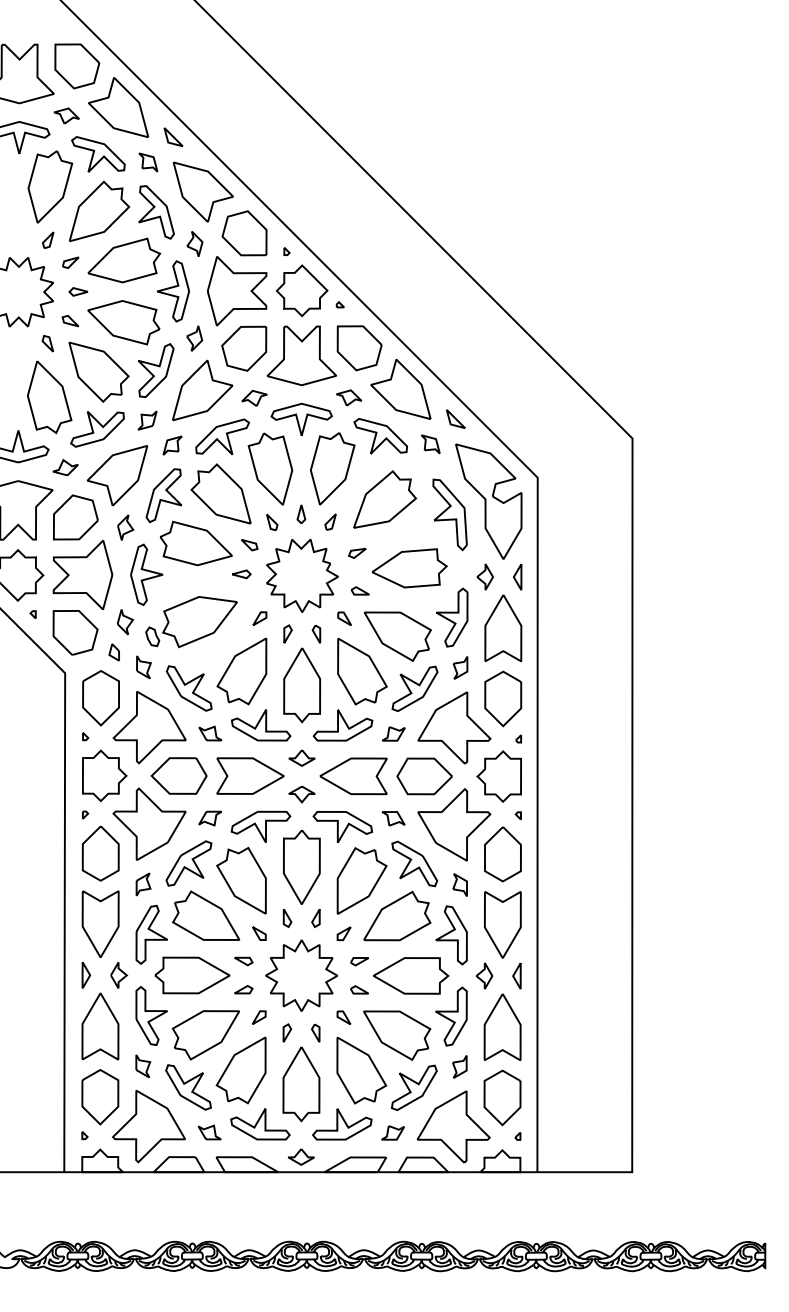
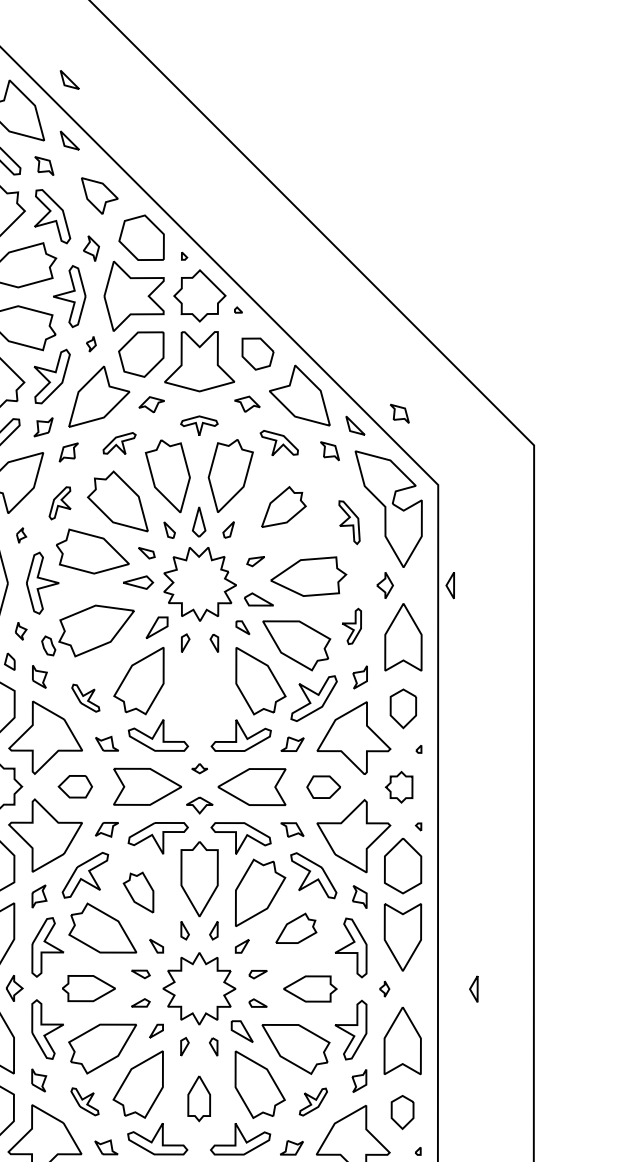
part: (173, 77) -> (69, 80), added
part: (202, 191) -> (99, 195), size x0.6
part: (194, 338) -> (91, 344), size x0.6
part: (359, 348) -> (257, 354), size x0.7
part: (499, 407) -> (399, 413), added
part: (301, 418) -> (199, 425), size x0.6
part: (222, 436) -> (119, 443), size x0.6
part: (380, 436) -> (279, 443), size x0.7
part: (163, 495) -> (59, 502), size x0.6
part: (385, 499) -> (284, 507), size x0.7
part: (301, 513) -> (199, 521), size x1.6
part: (449, 514) -> (348, 522), size x0.6
part: (125, 527) -> (21, 535), size x0.6
part: (241, 574) -> (138, 582), size x1.6
part: (517, 576) -> (450, 584), moved
part: (359, 590) -> (257, 599), size x1.6
part: (452, 617) -> (352, 626), size x0.6
part: (259, 618) -> (156, 627), size x1.6
part: (125, 622) -> (21, 631), size x0.7
part: (301, 685) -> (199, 695), removed
part: (189, 688) -> (85, 698), size x0.6
part: (503, 698) -> (403, 708), size x0.7
part: (301, 757) -> (199, 768), size x0.6
part: (178, 775) -> (74, 786), size x0.6
part: (424, 776) -> (323, 787), size x0.6
part: (498, 776) -> (398, 787), size x0.6
part: (241, 880) -> (138, 892), size x0.6
part: (397, 915) -> (296, 927), size x0.6
part: (192, 975) -> (88, 988), size x0.7
part: (411, 975) -> (310, 988), size x0.7
part: (484, 975) -> (384, 988), size x0.6
part: (516, 975) -> (473, 988), moved
part: (343, 1017) -> (241, 1031), size x1.6
part: (301, 1084) -> (199, 1098), size x0.6
part: (188, 1087) -> (84, 1101), size x0.6
part: (414, 1087) -> (313, 1101), size x0.6
part: (502, 1097) -> (402, 1111), size x0.6

